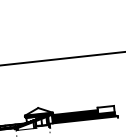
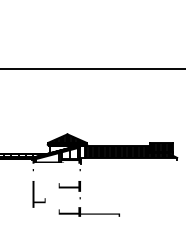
hatch: (105, 109) -> (161, 146), added
hatch: (38, 111) -> (67, 138), added

